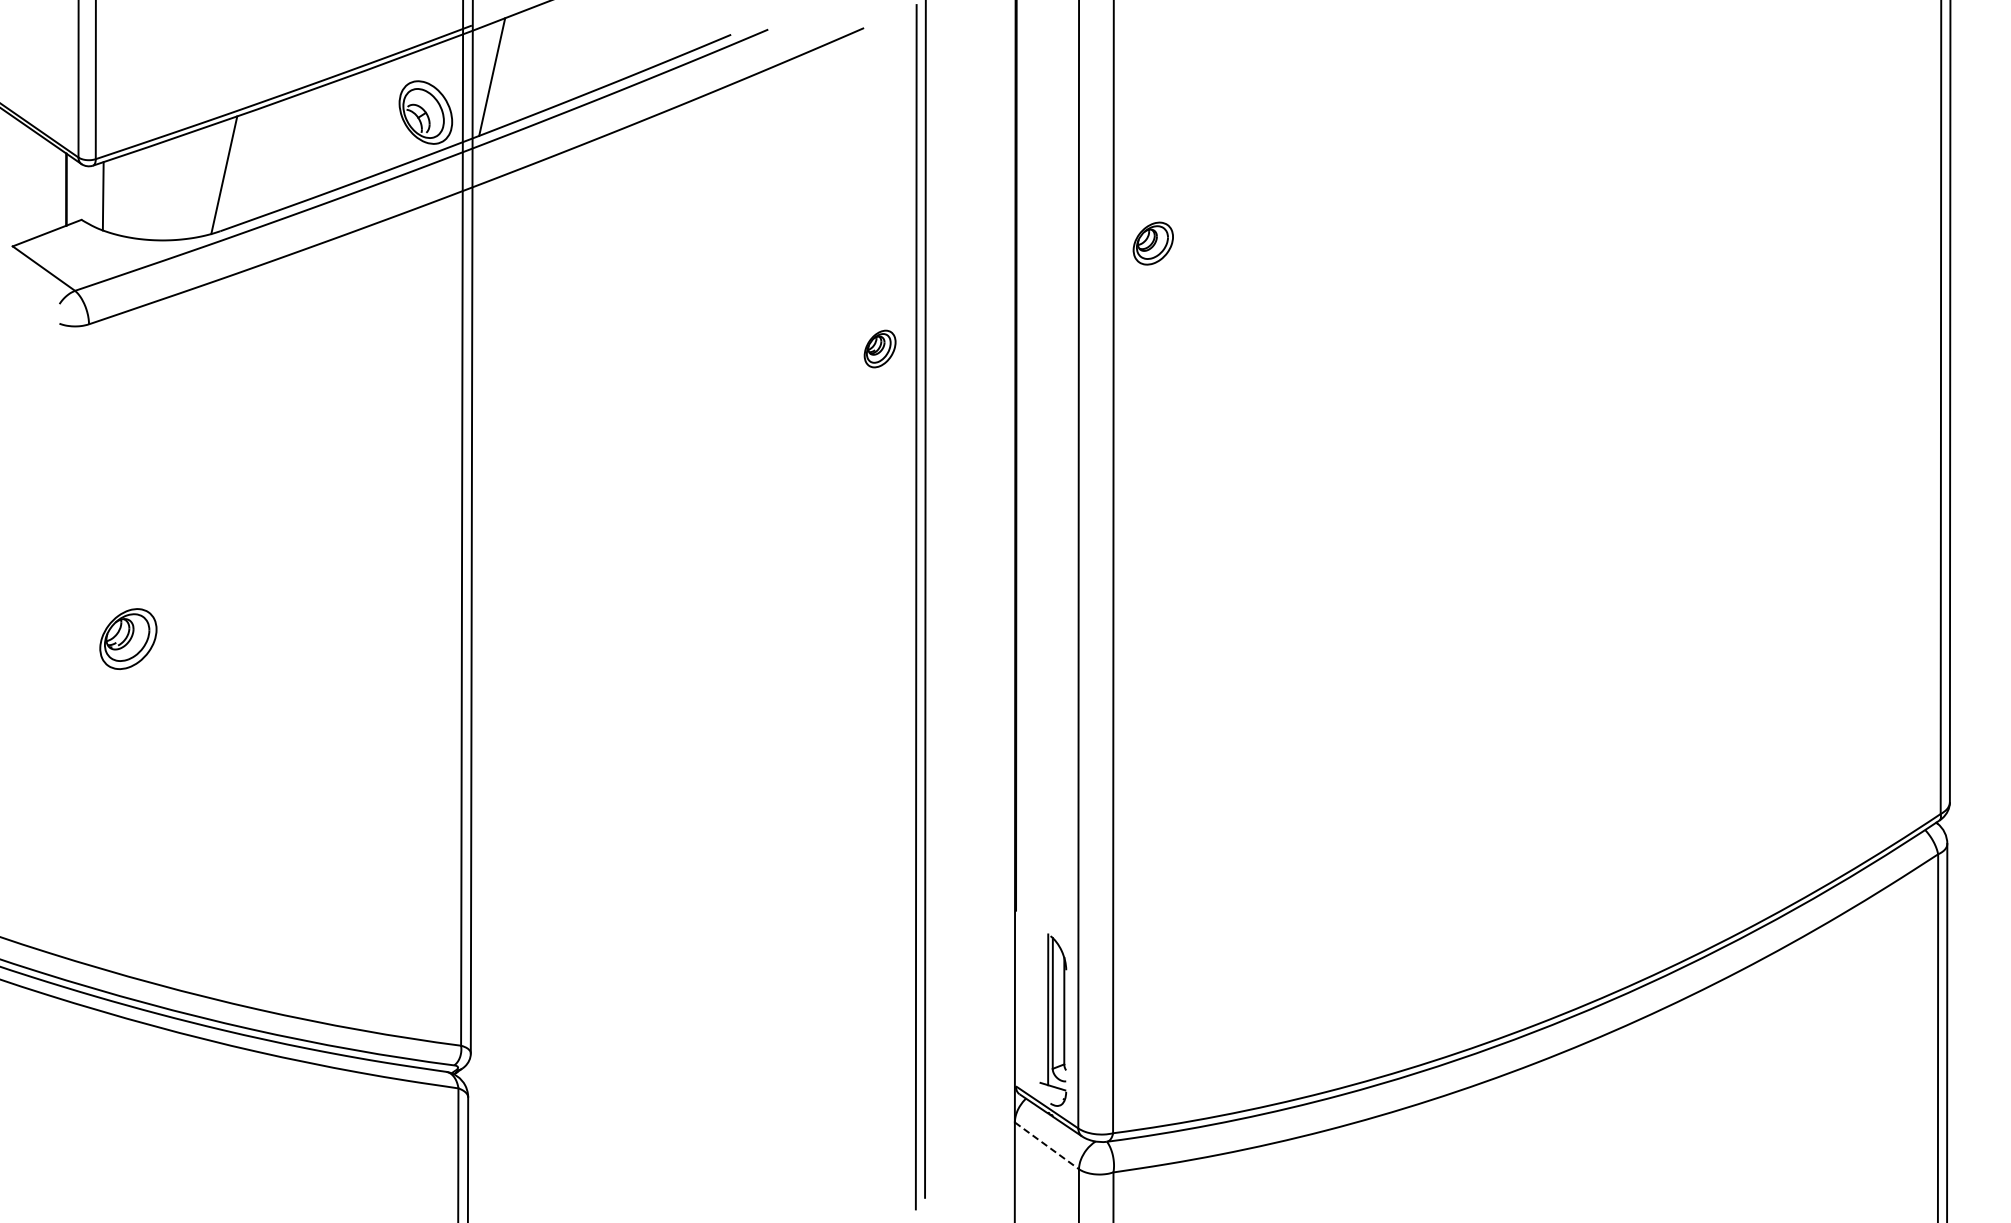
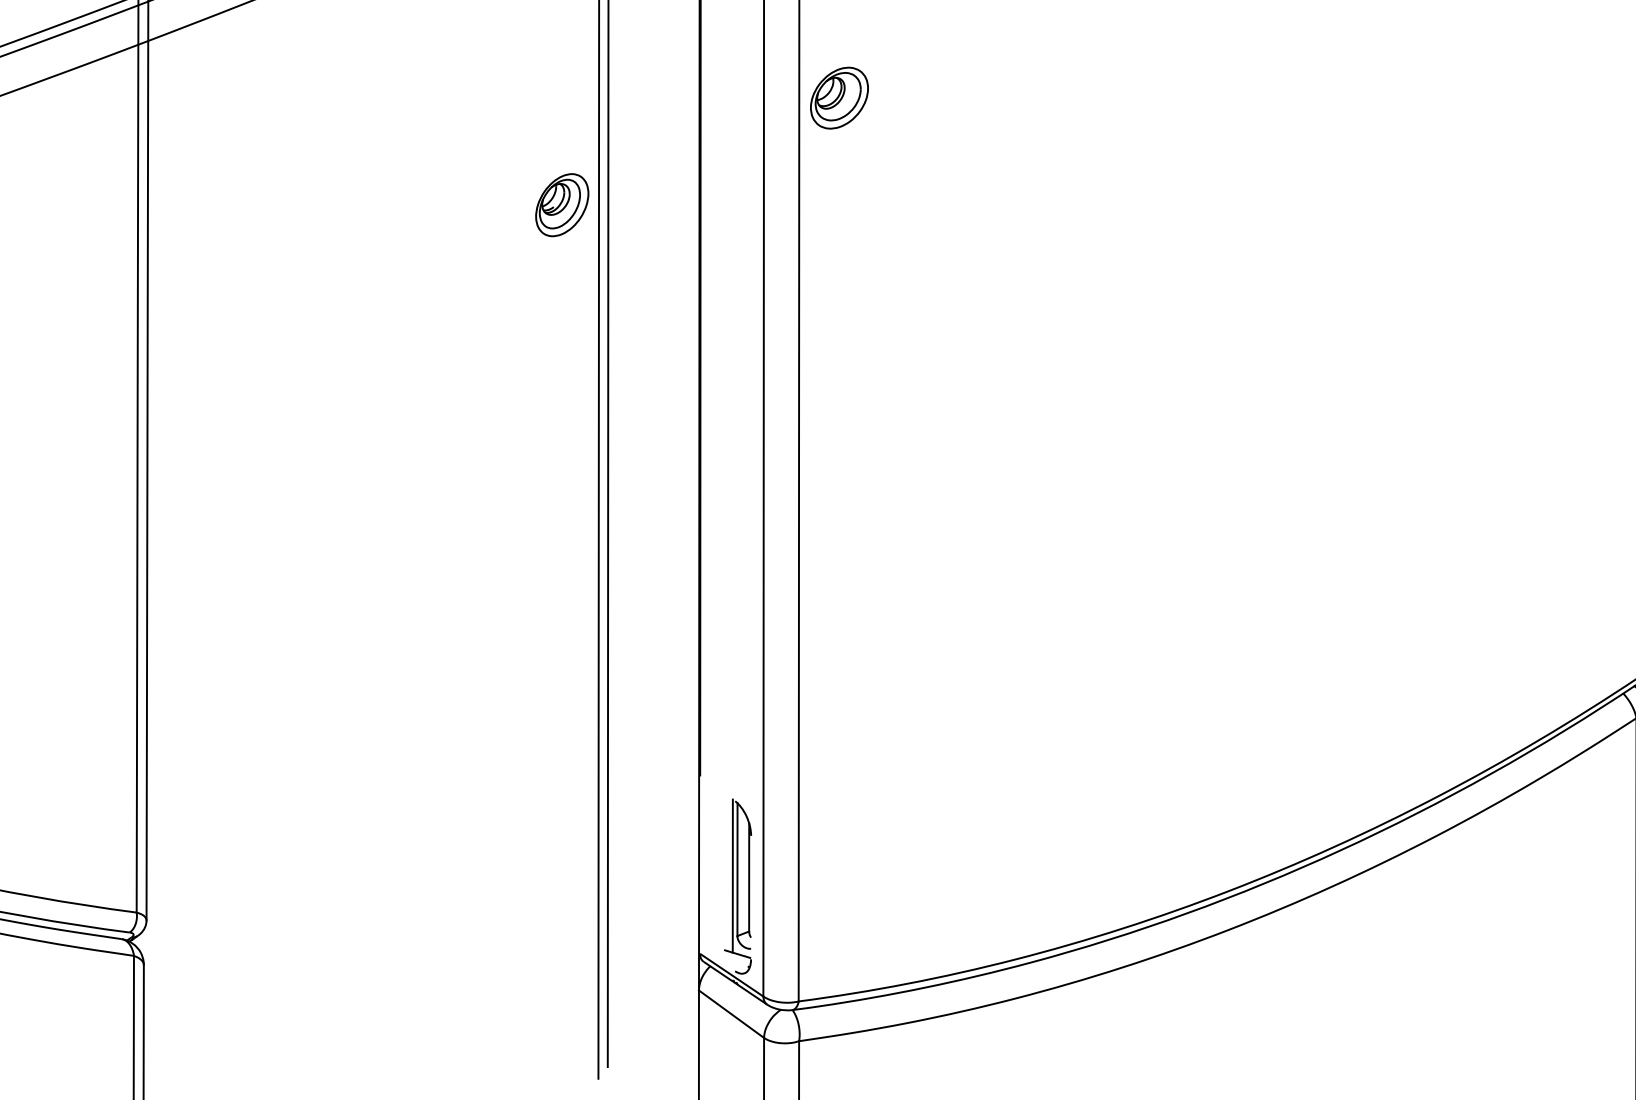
part: (1153, 243) -> (839, 97), size x1.43
part: (879, 348) -> (561, 204), size x1.67
line: (1046, 1145) -> (731, 1013), dashed -> solid

